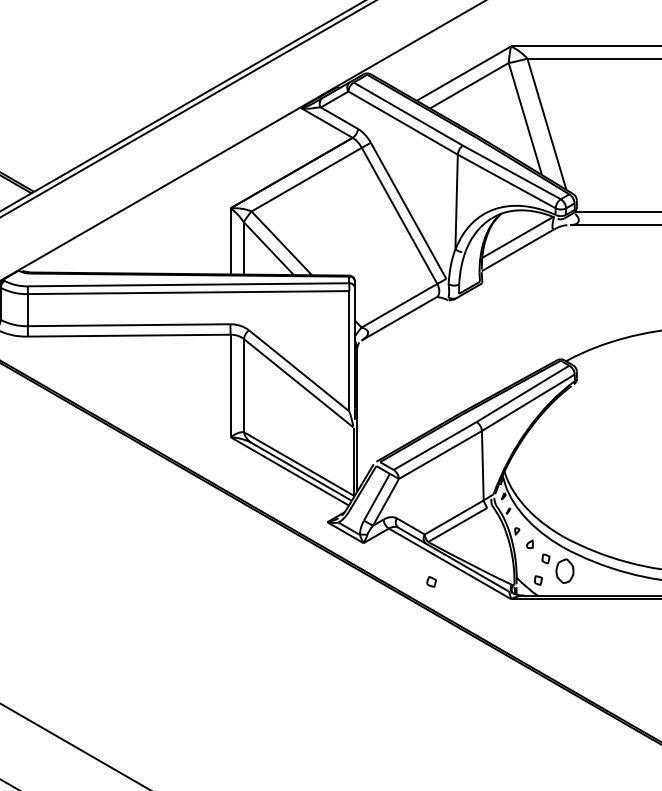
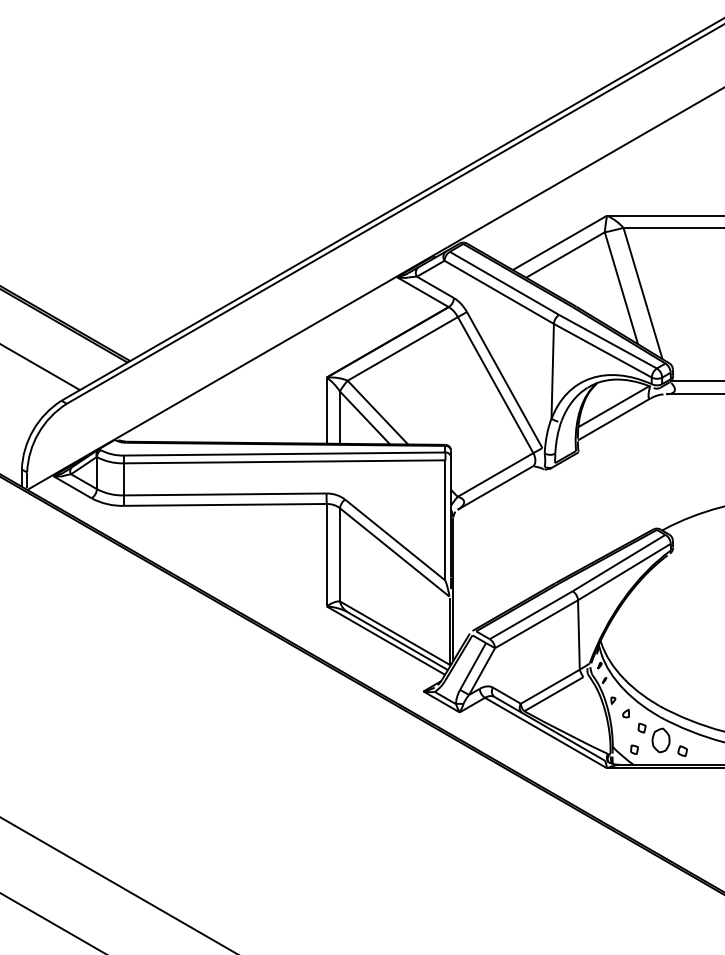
part: (431, 581) -> (682, 750), moved

